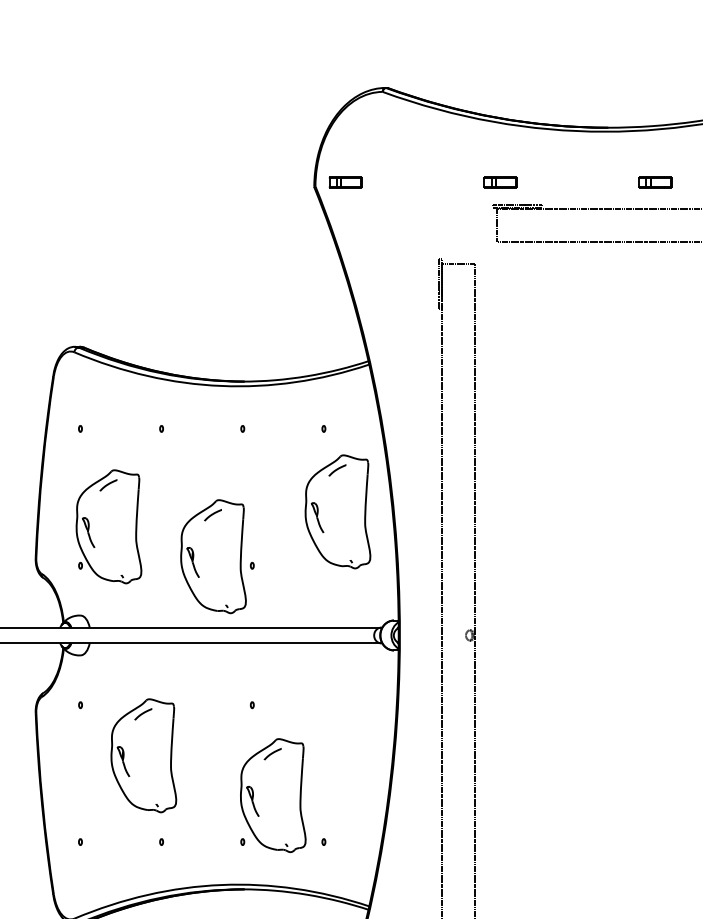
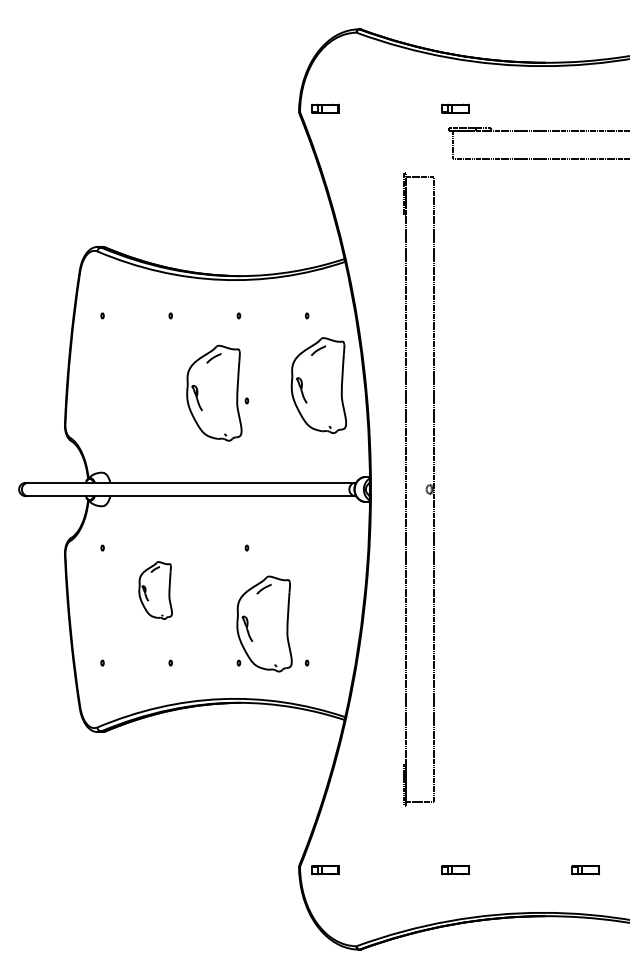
part: (655, 182) -> (585, 108), removed
part: (108, 526) -> (126, 397), removed
part: (217, 555) -> (217, 392), moved
part: (143, 755) -> (155, 590), size x0.6

